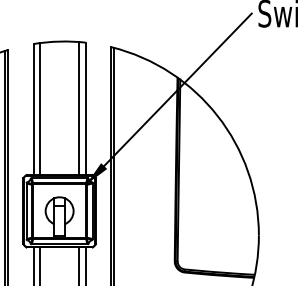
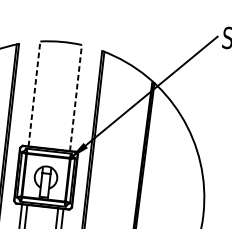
line: (78, 108) -> (70, 97), removed
line: (85, 108) -> (75, 97), solid -> dashed
line: (33, 109) -> (34, 93), solid -> dashed
line: (40, 109) -> (39, 94), removed

